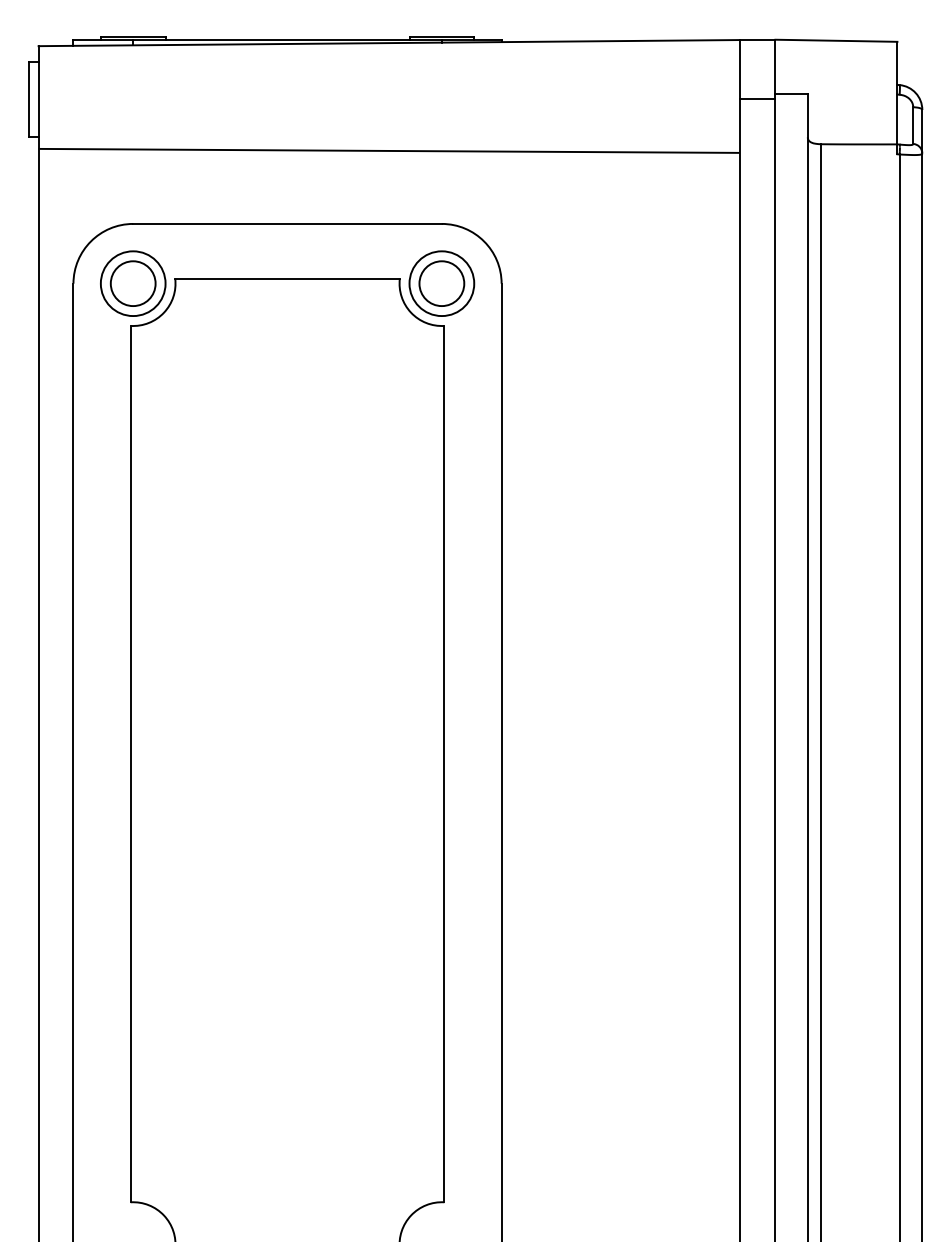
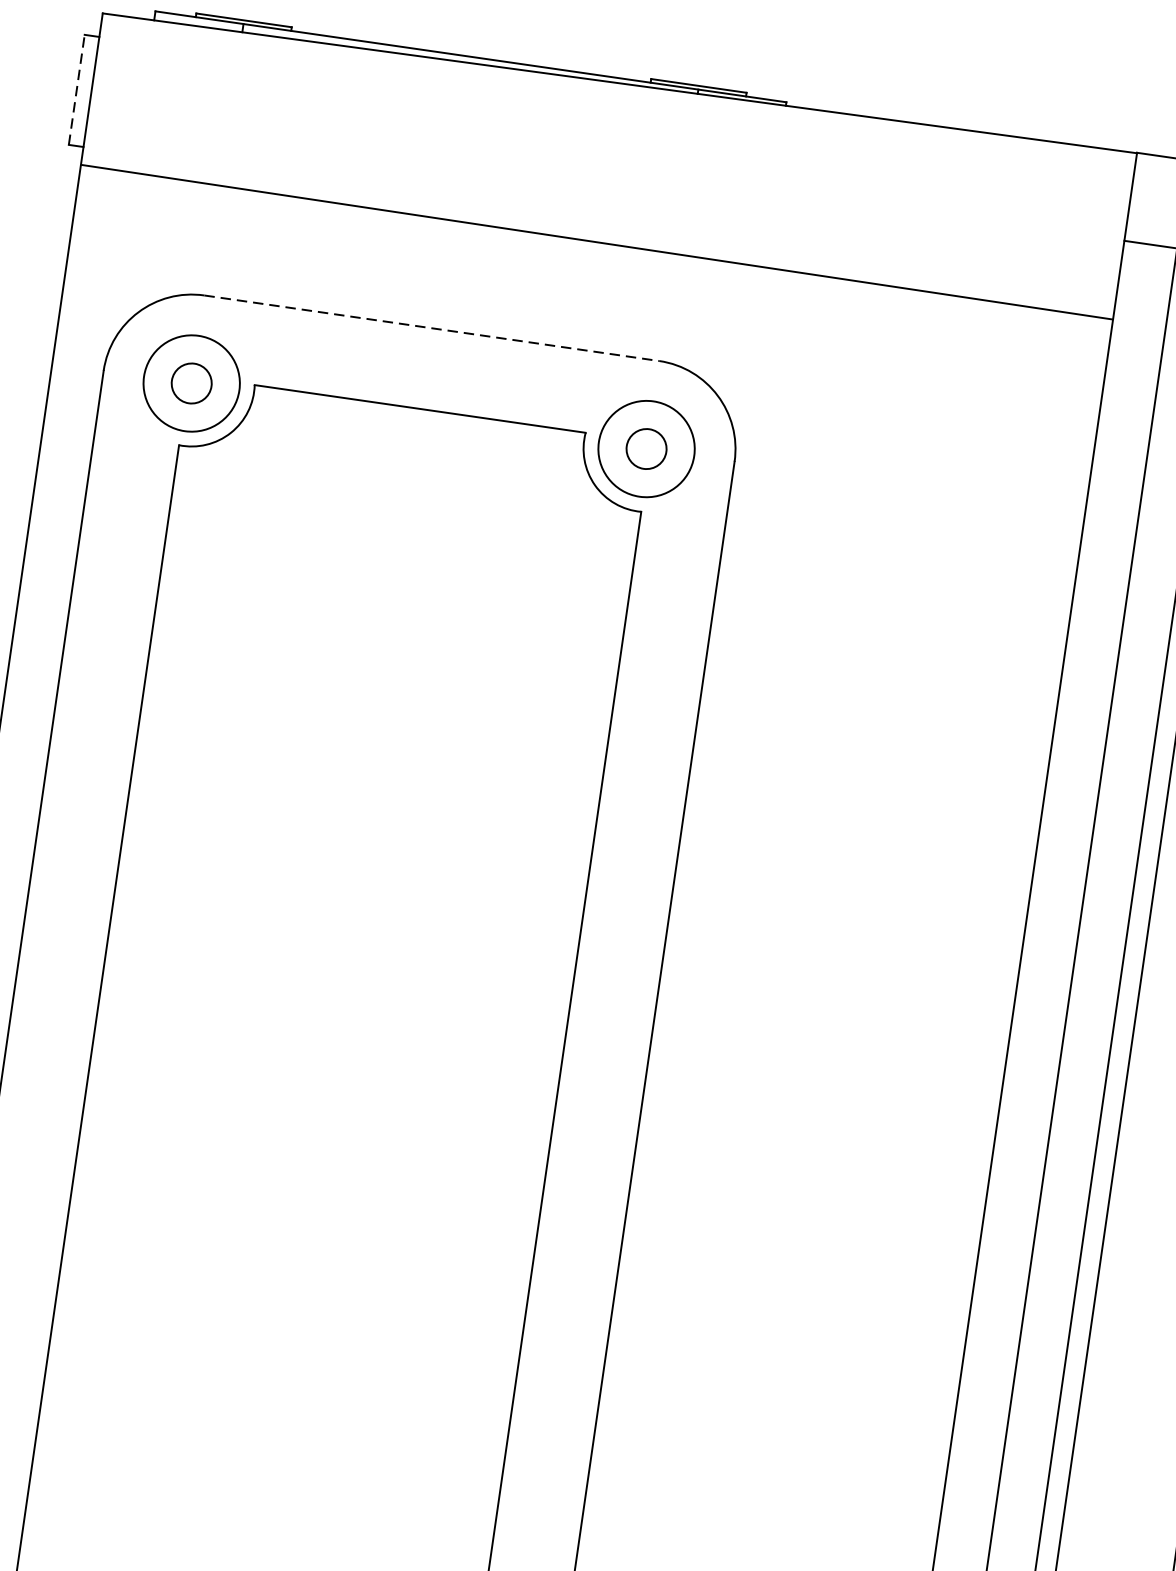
line: (28, 98) -> (76, 88), solid -> dashed
line: (288, 223) -> (433, 327), solid -> dashed
circle: (132, 283) -> (190, 383), size x0.6
circle: (441, 283) -> (646, 448), size x0.6

